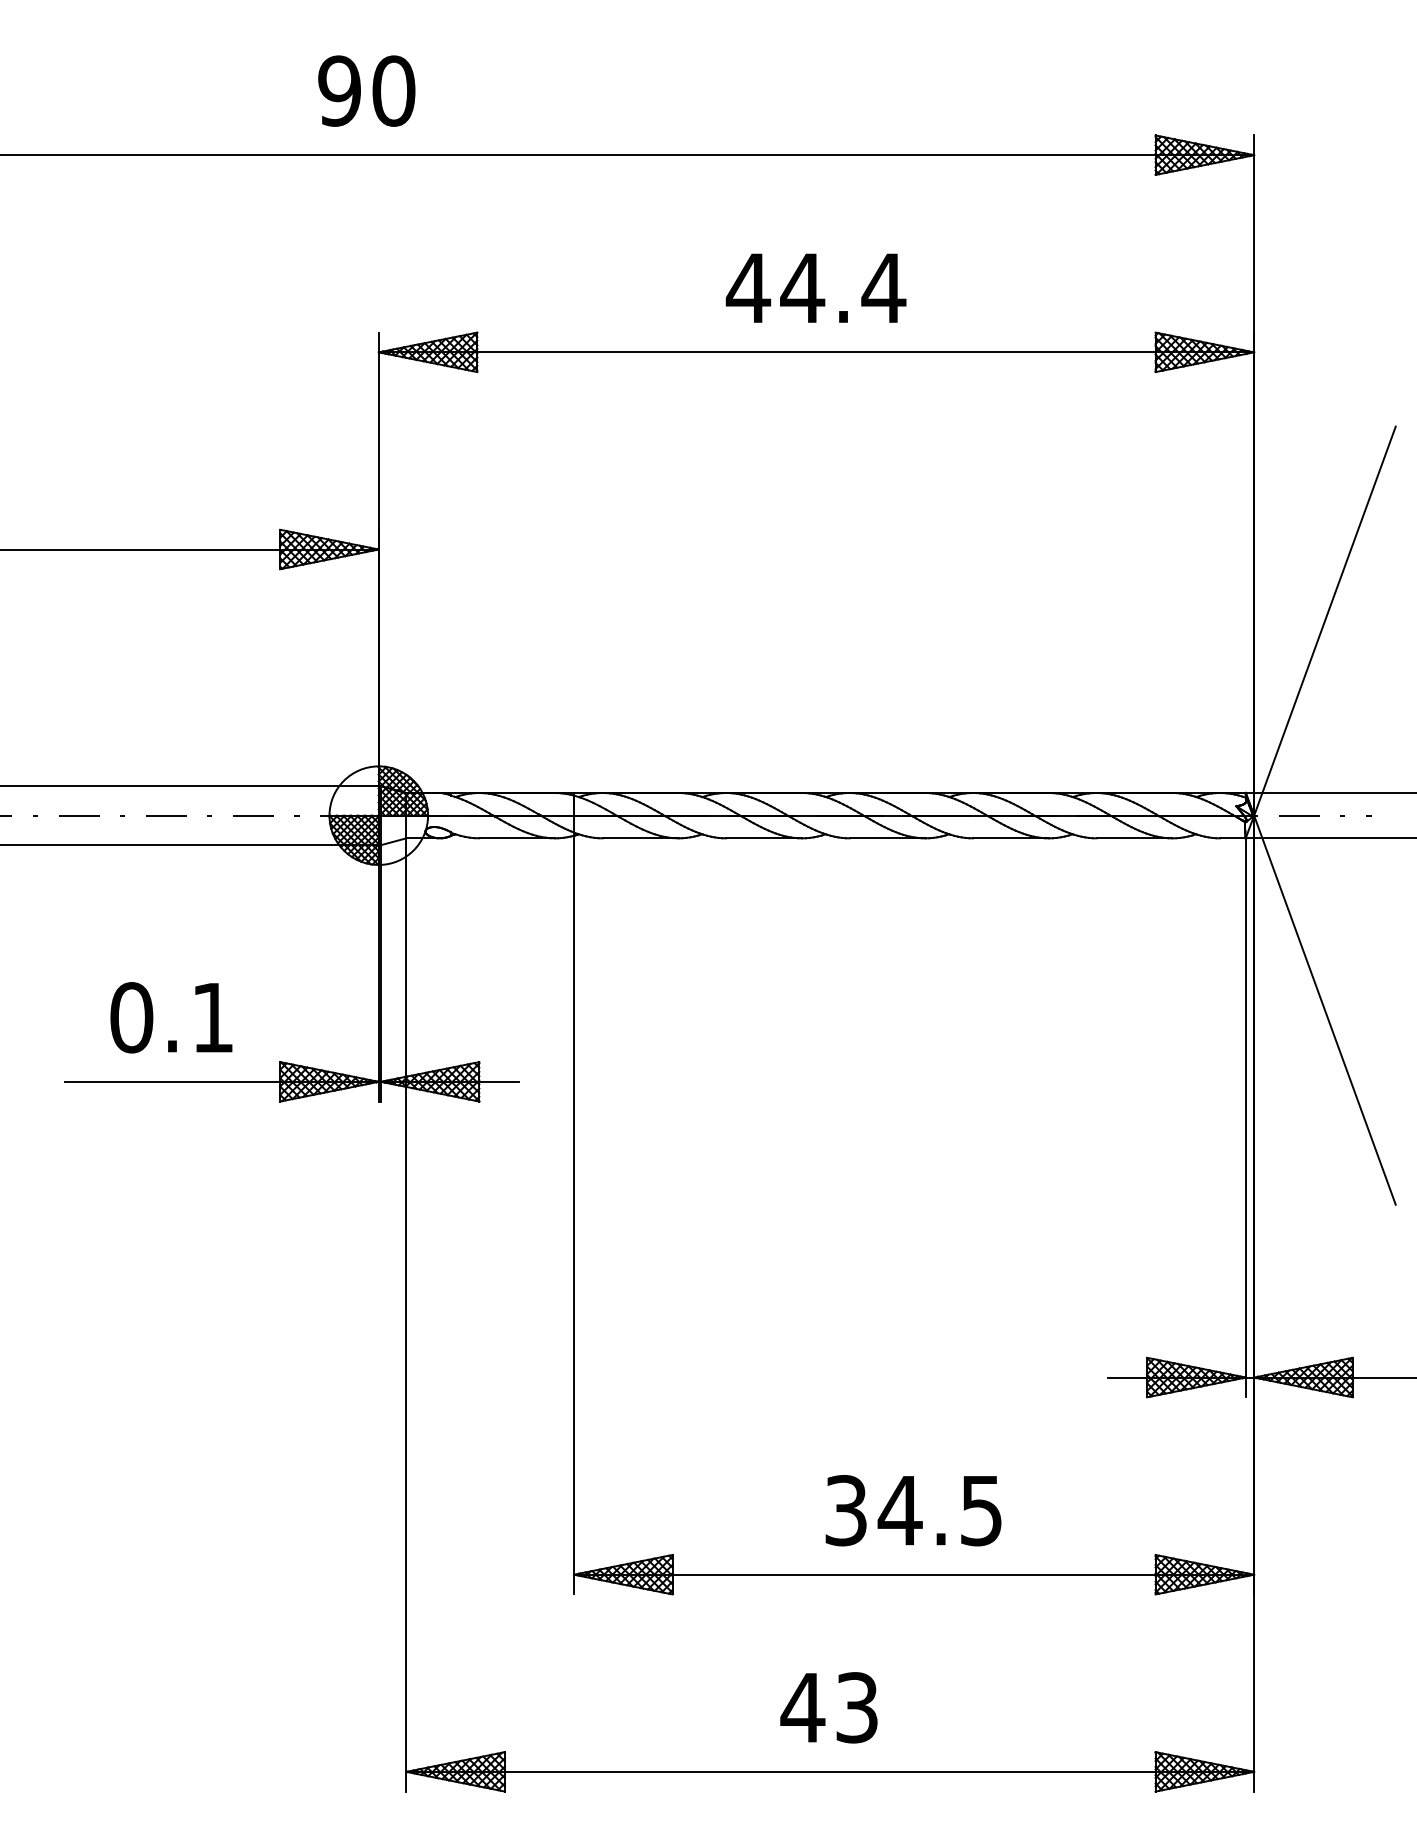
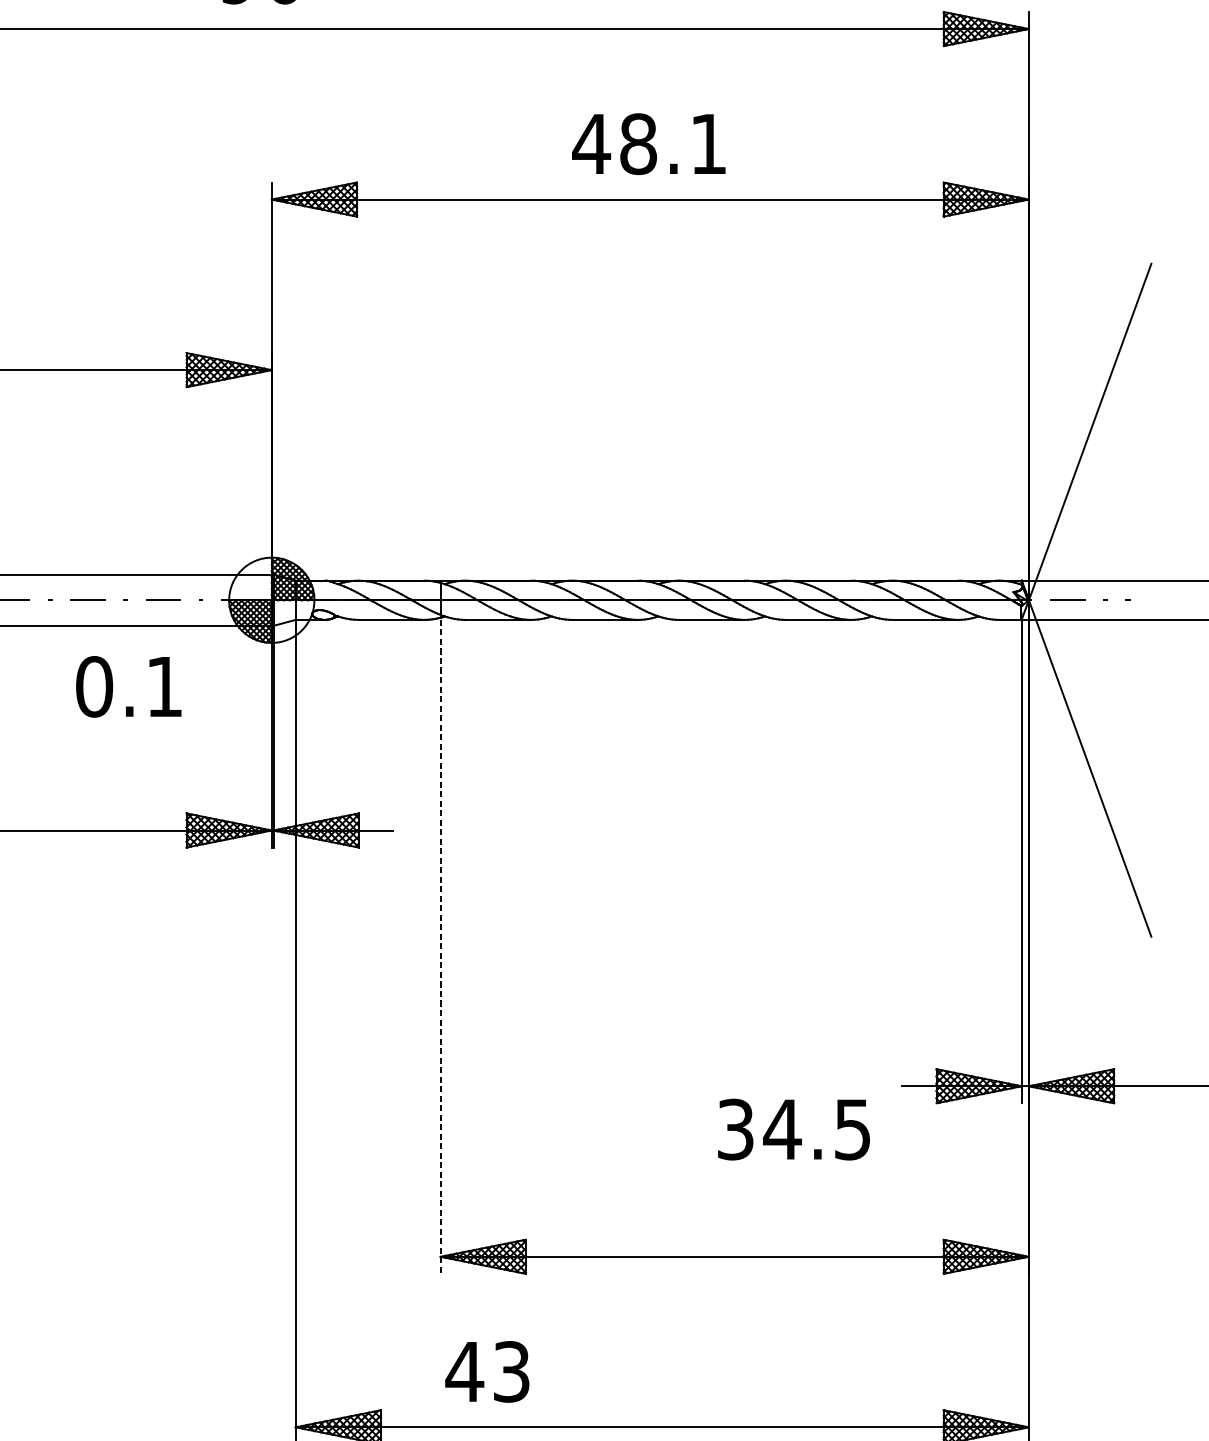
text: (843, 288) -> (673, 144), 44.4 -> 48.1
text: (171, 1017) -> (128, 686), moved
line: (573, 1216) -> (440, 946), solid -> dashed
text: (913, 1510) -> (793, 1129), moved
text: (828, 1707) -> (486, 1371), moved

